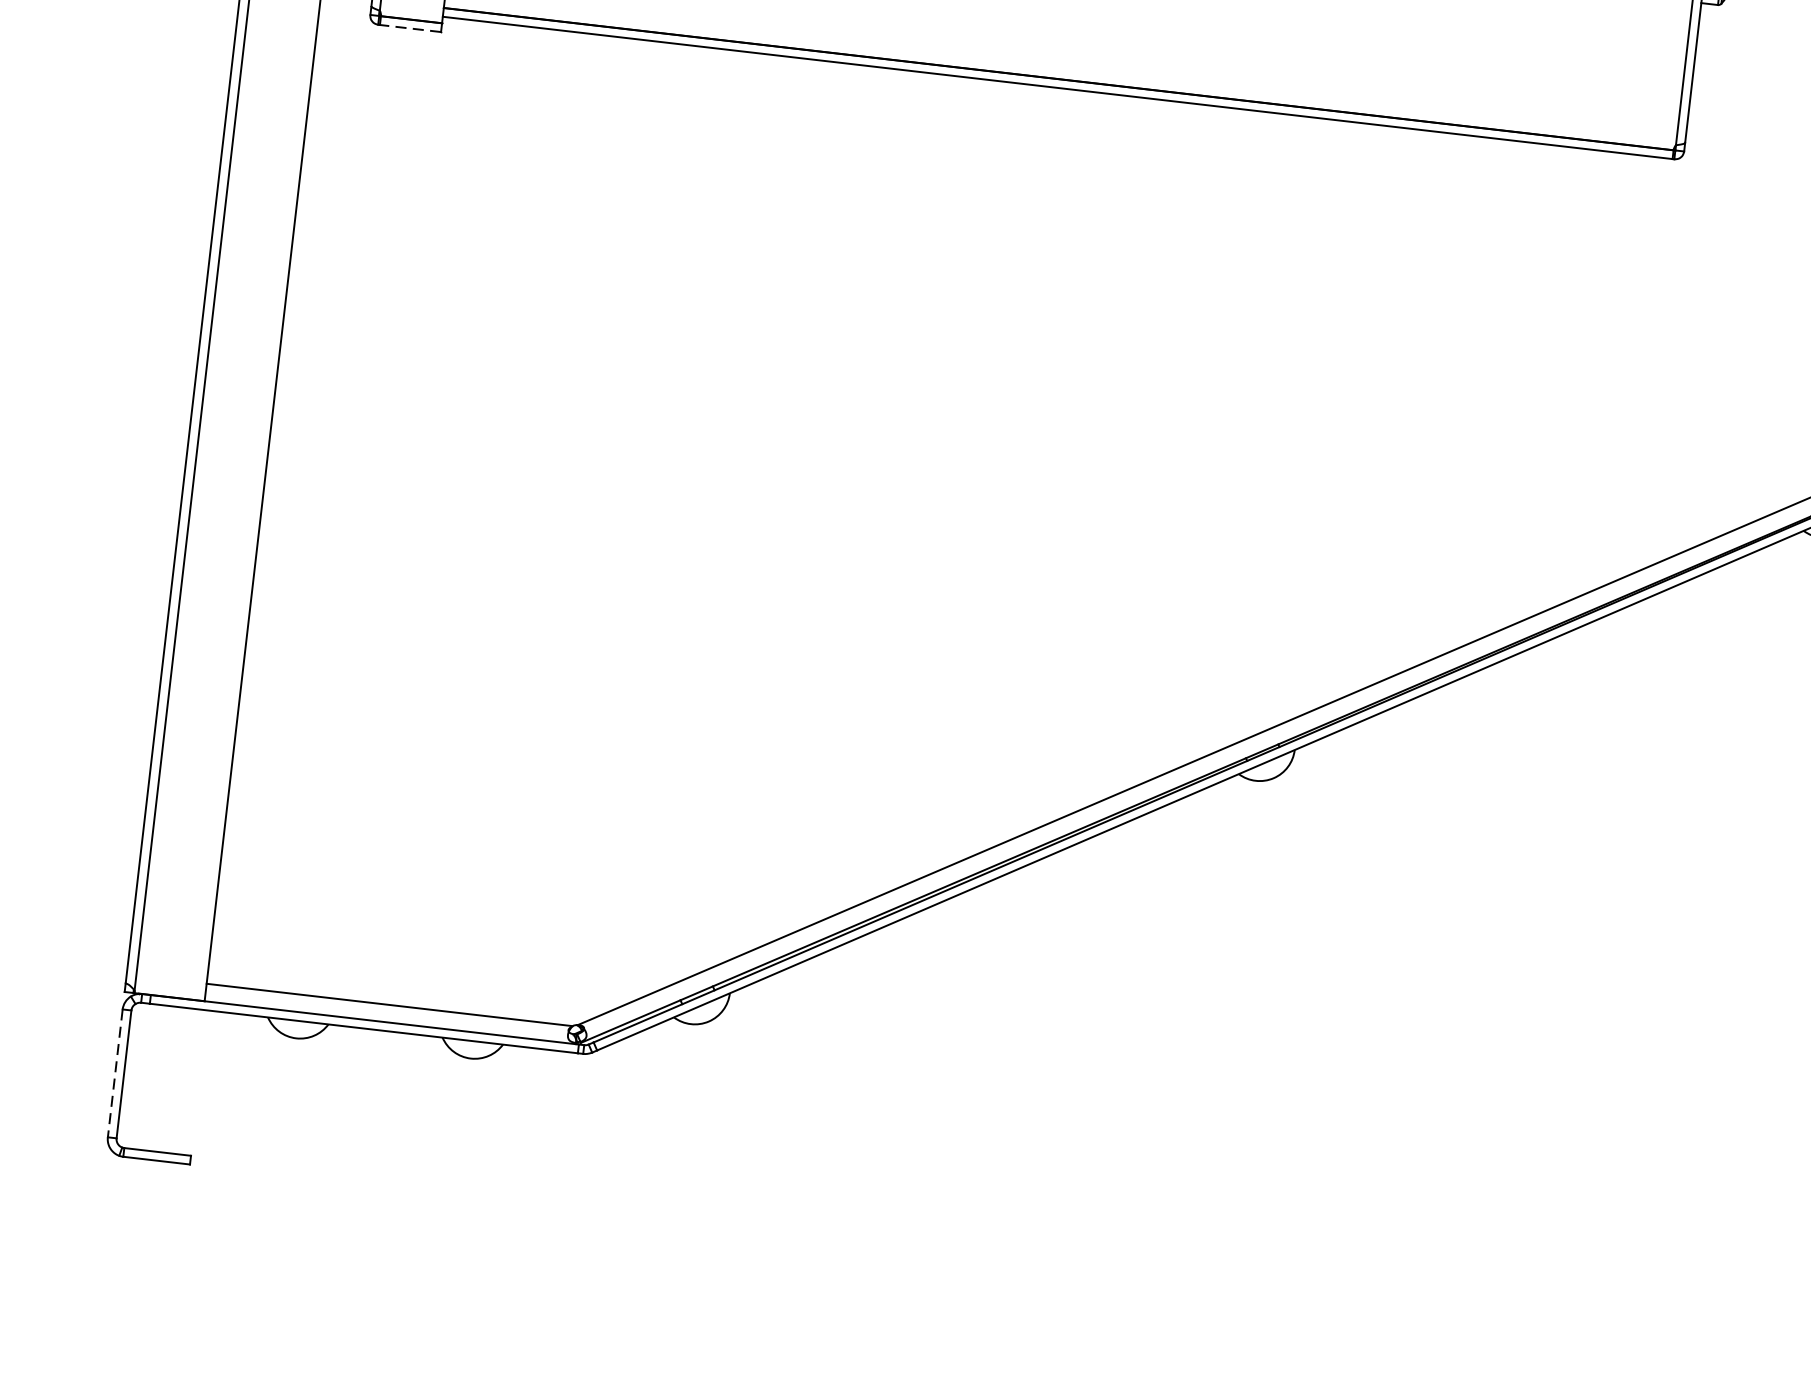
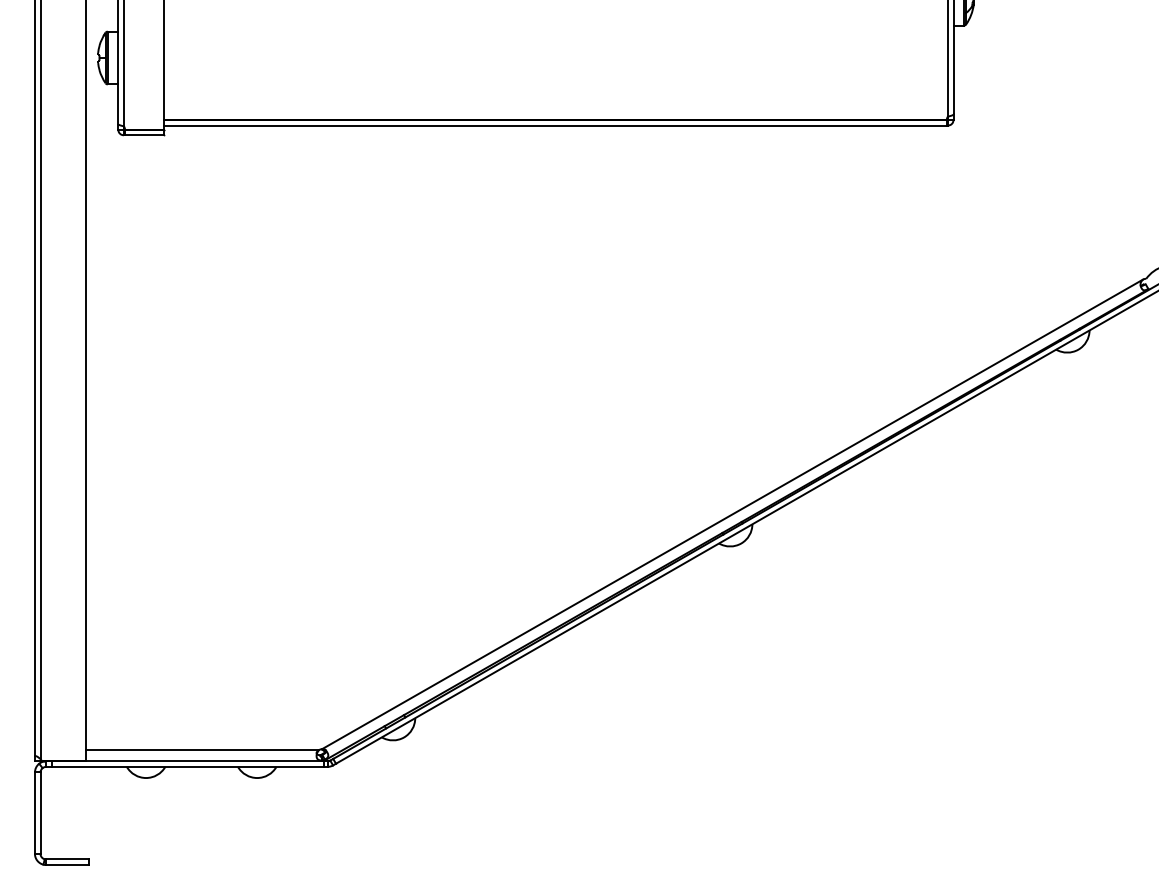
line: (410, 28) -> (144, 135), dashed -> solid
line: (114, 1073) -> (34, 813), dashed -> solid

